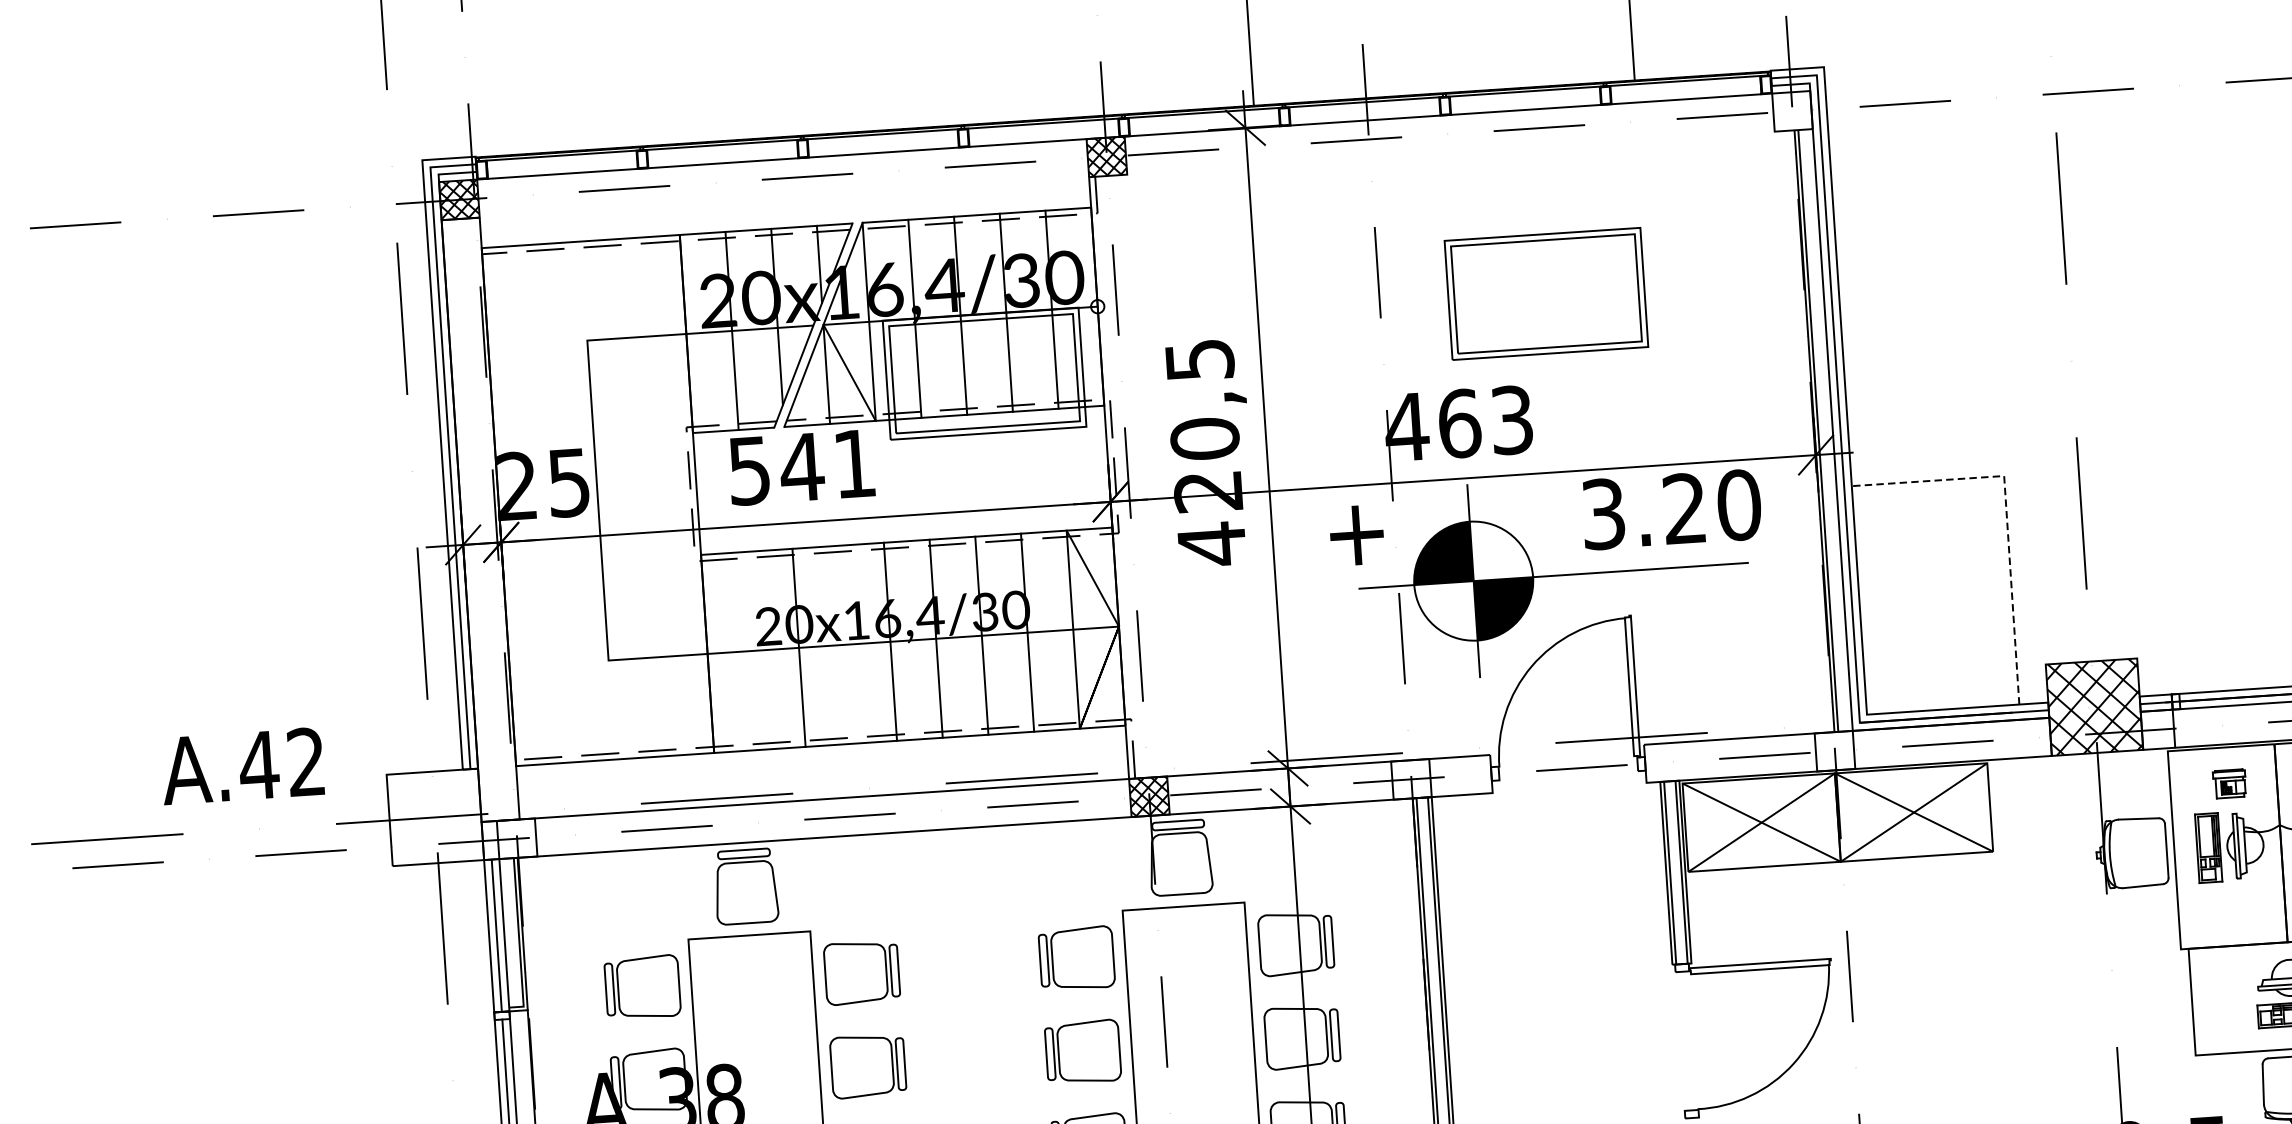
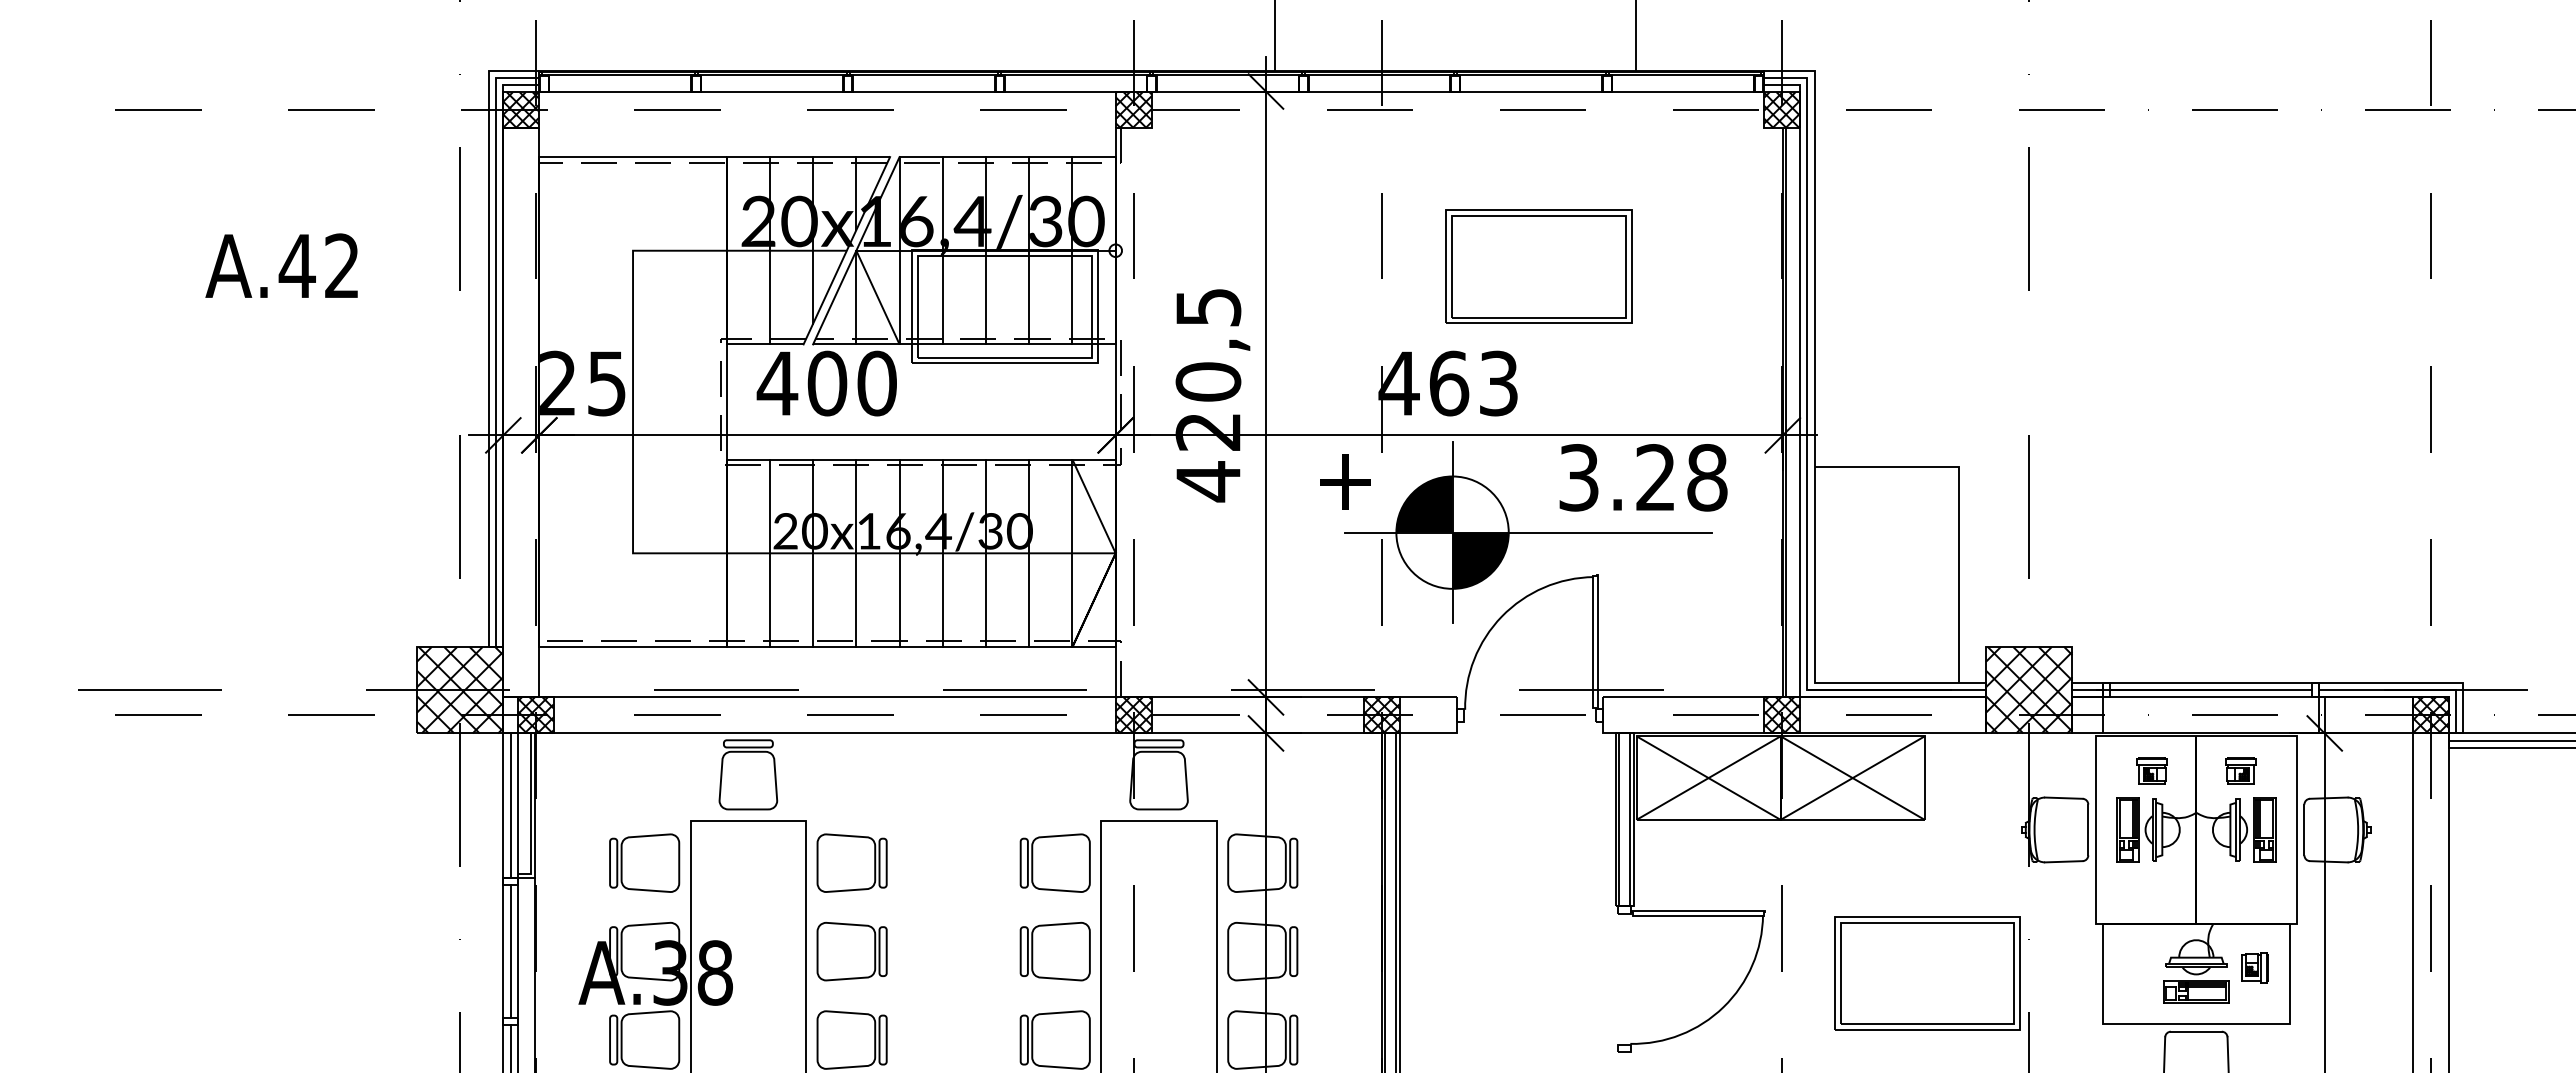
hatch: (1792, 111) -> (1782, 110), added
text: (801, 467) -> (826, 383), 541 -> 400
text: (1739, 504) -> (1707, 477), 3.20 -> 3.28
line: (2006, 512) -> (1958, 501), dashed -> solid
line: (844, 643) -> (856, 552), added
line: (752, 650) -> (769, 552), added
hatch: (1835, 751) -> (1782, 715), added
text: (242, 765) -> (281, 265), moved
hatch: (1411, 779) -> (1381, 715), added
hatch: (434, 816) -> (459, 689), added
hatch: (516, 838) -> (535, 715), added
part: (2006, 1013) -> (1927, 973), added

